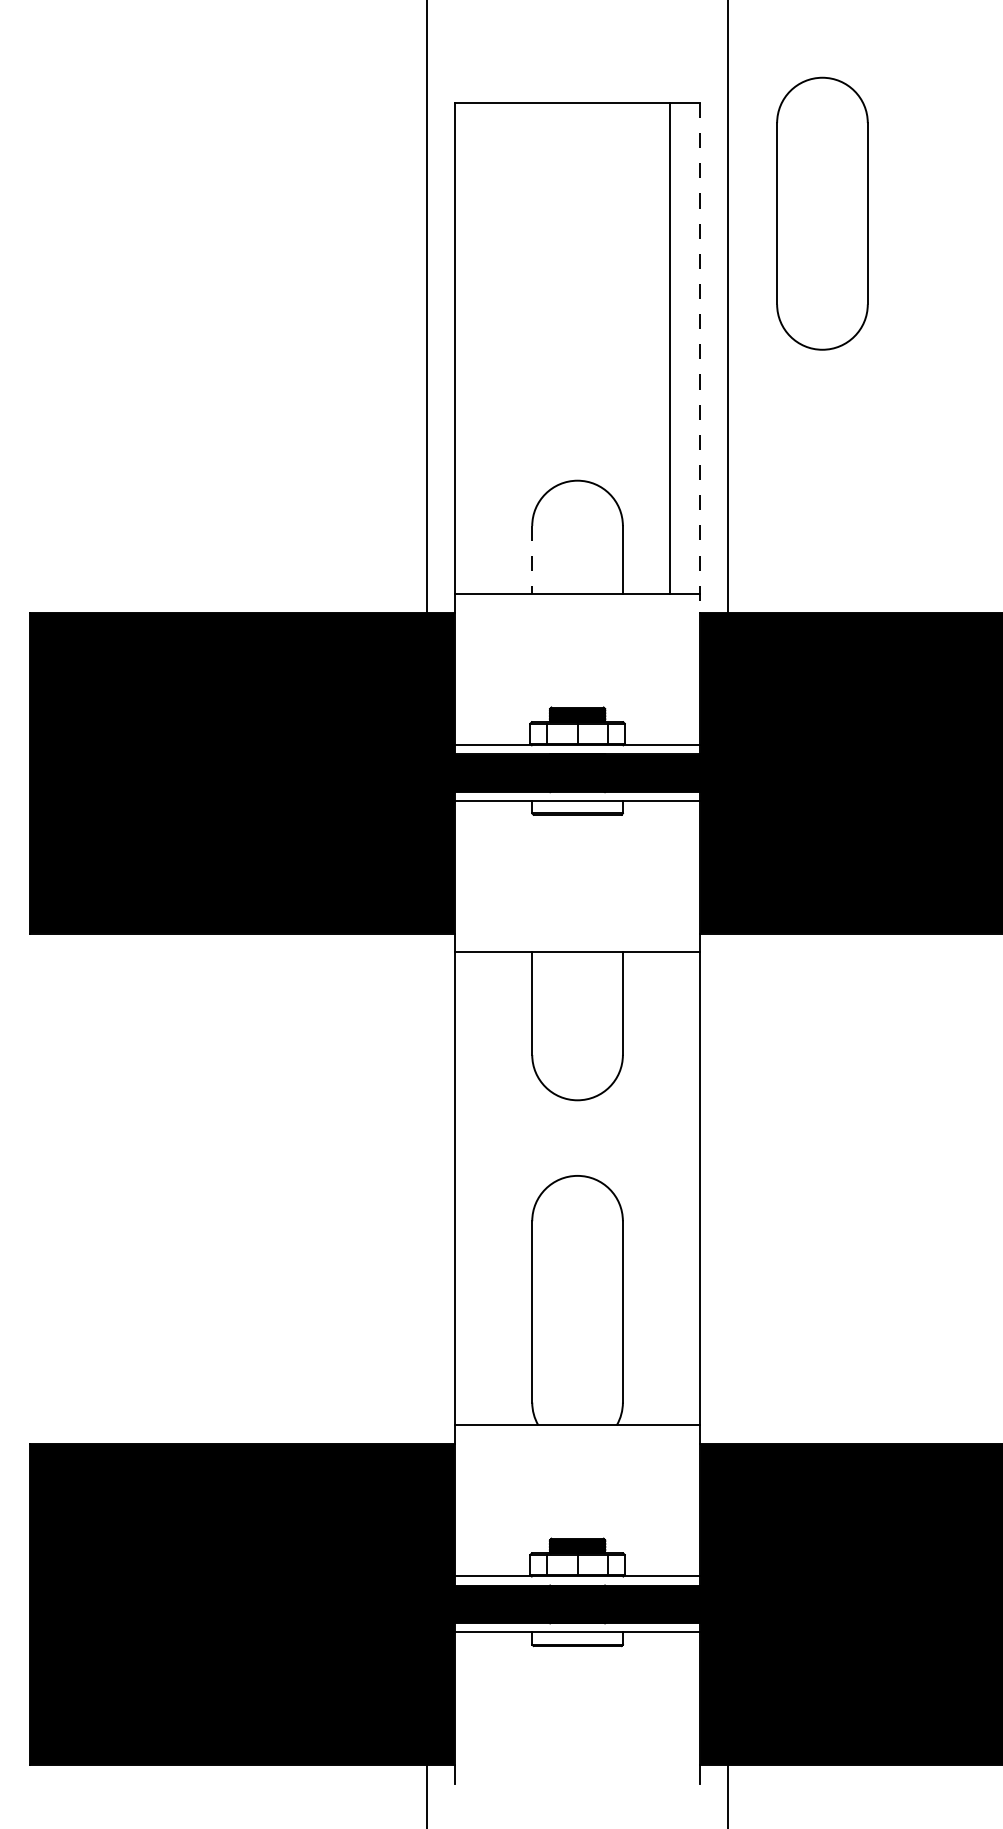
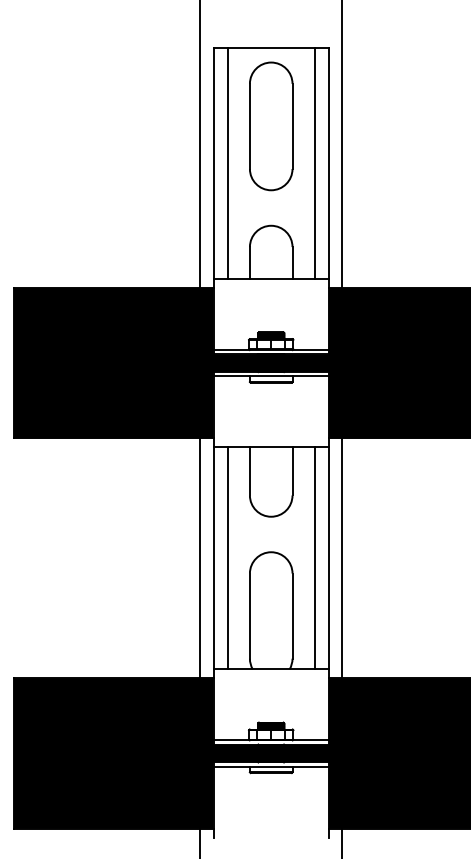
part: (823, 213) -> (271, 126), moved
line: (484, 348) -> (227, 163), added
line: (699, 358) -> (328, 168), dashed -> solid
line: (531, 561) -> (249, 263), dashed -> solid
line: (426, 1189) -> (200, 558), added
line: (484, 1189) -> (227, 558), added
line: (669, 1189) -> (314, 558), added
line: (729, 1189) -> (342, 558), added

